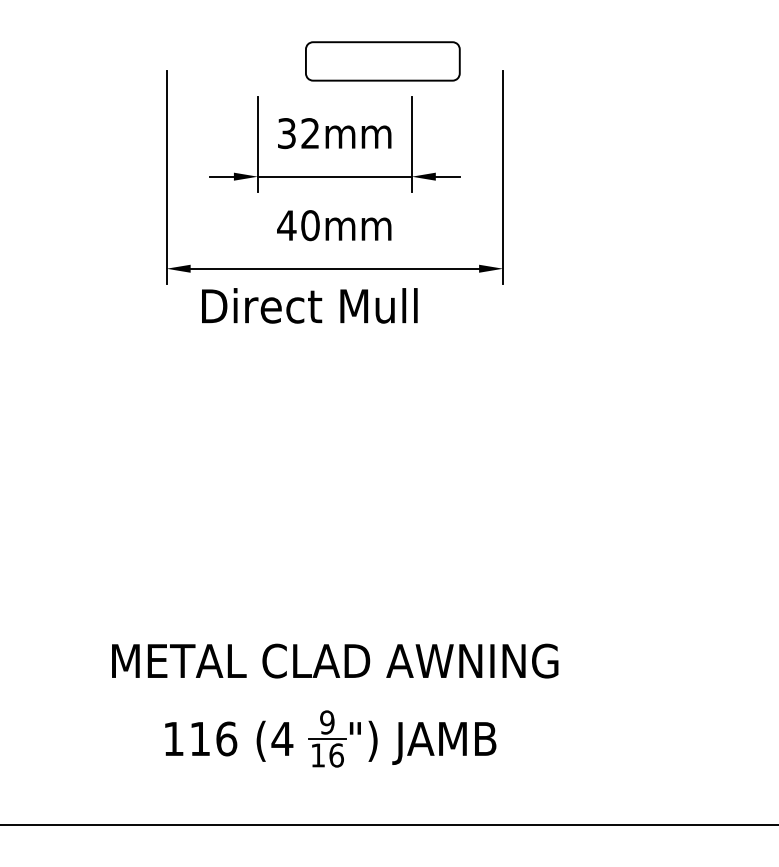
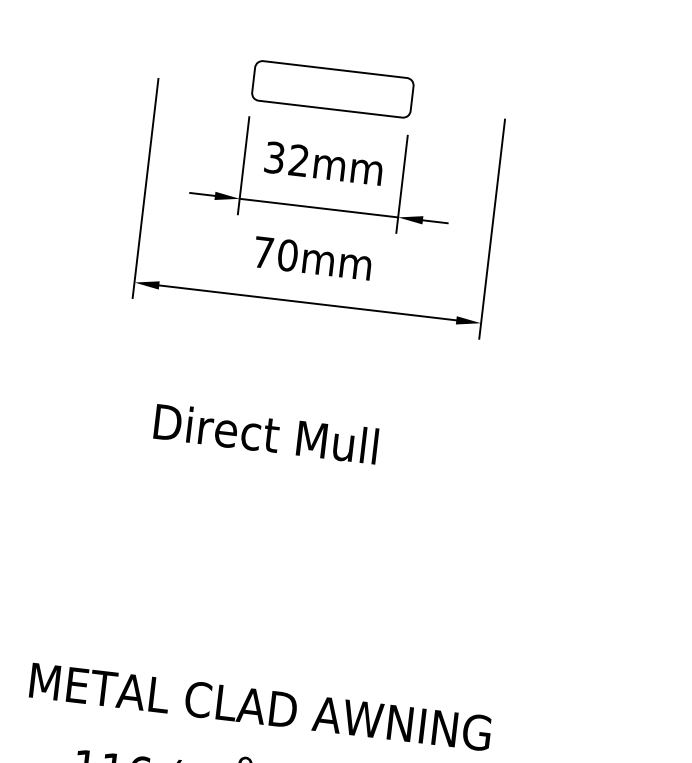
part: (382, 61) -> (332, 89), moved
text: (286, 225) -> (263, 252), 40mm -> 70mm
text: (309, 305) -> (265, 433), moved

